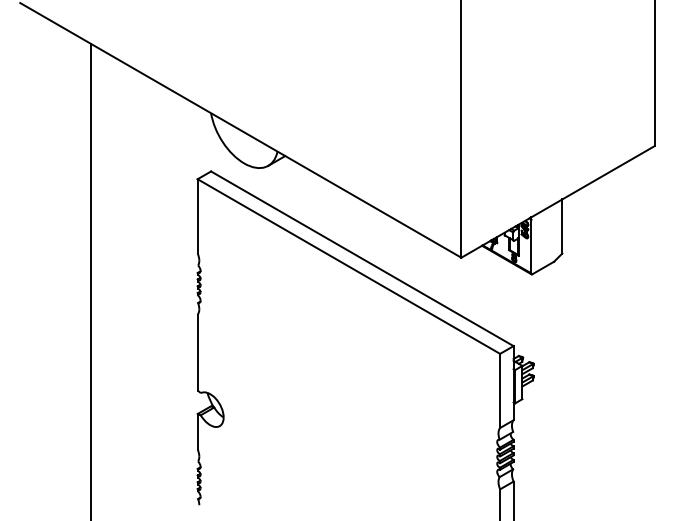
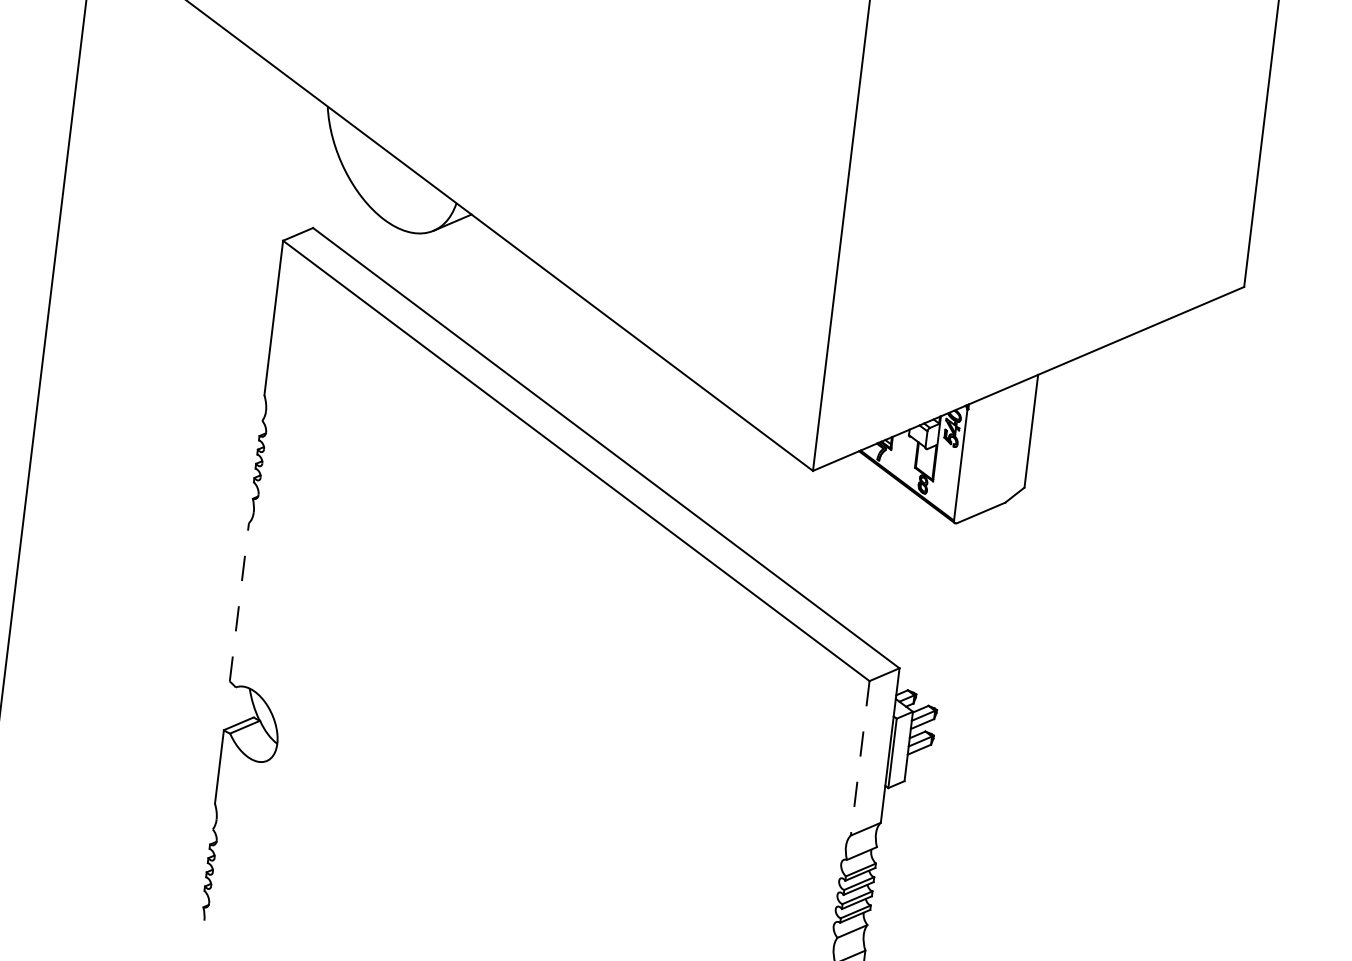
line: (197, 352) -> (239, 601), solid -> dashed
line: (500, 391) -> (860, 759), solid -> dashed

